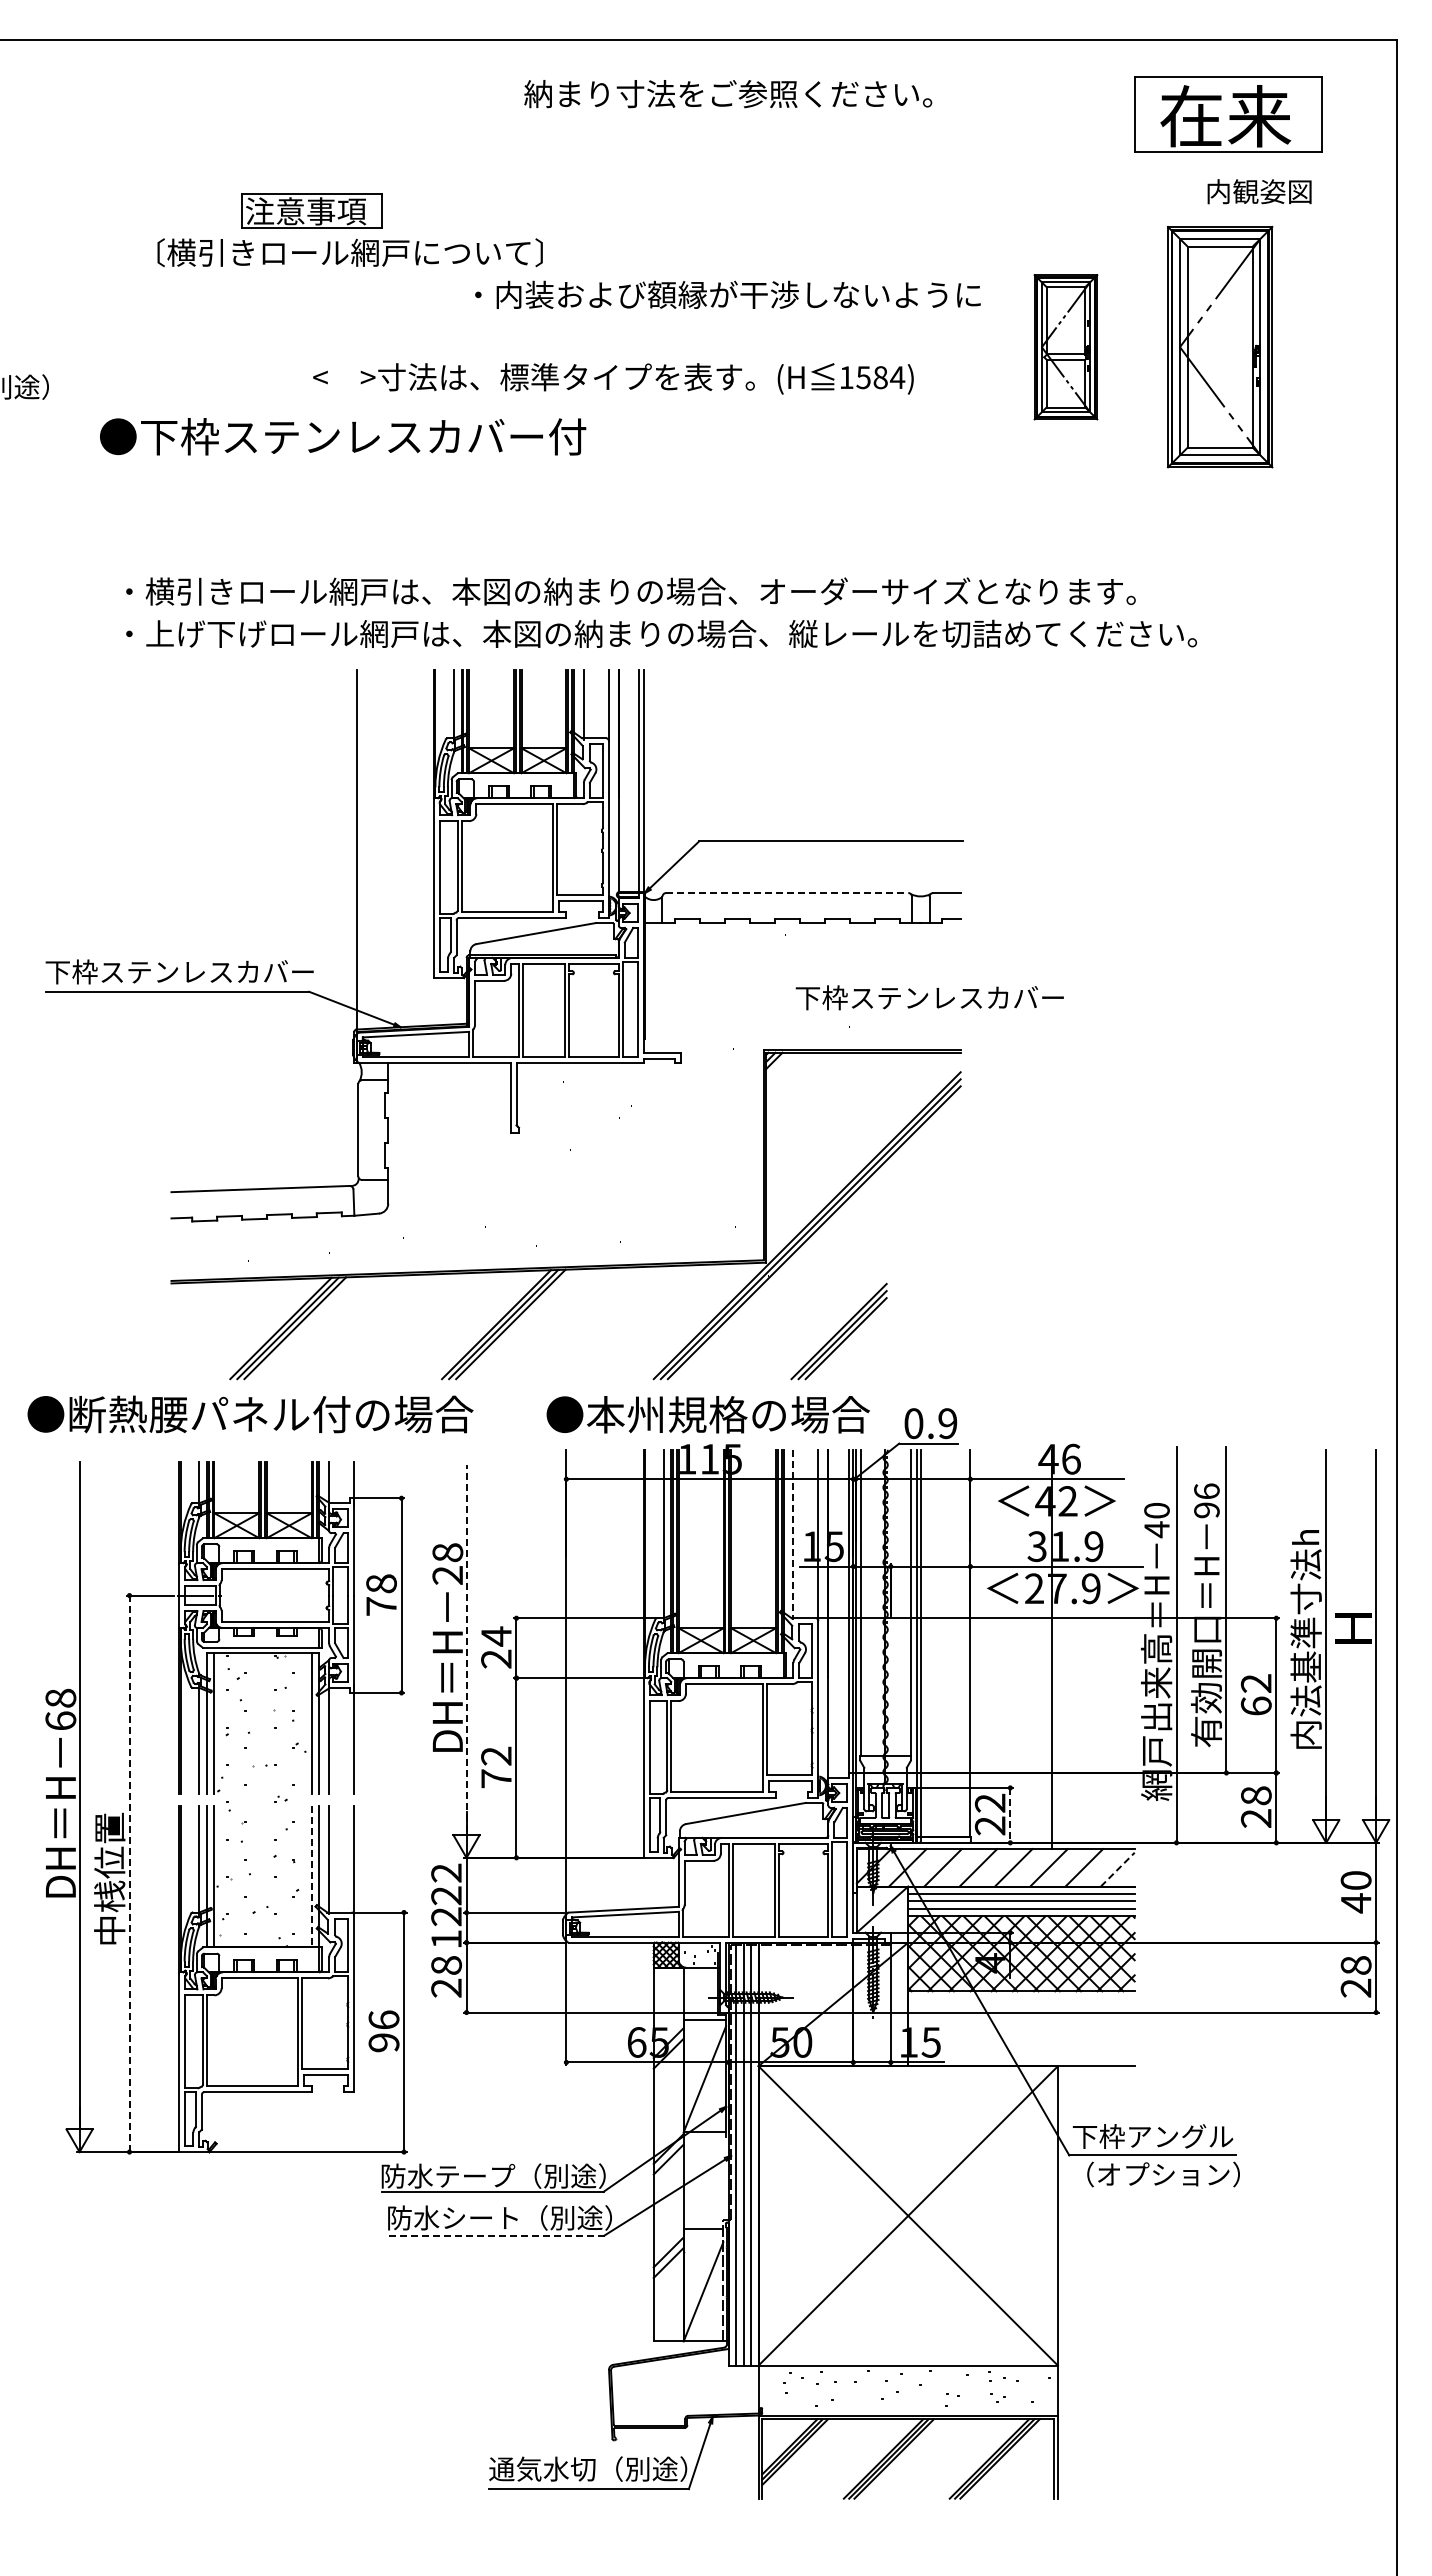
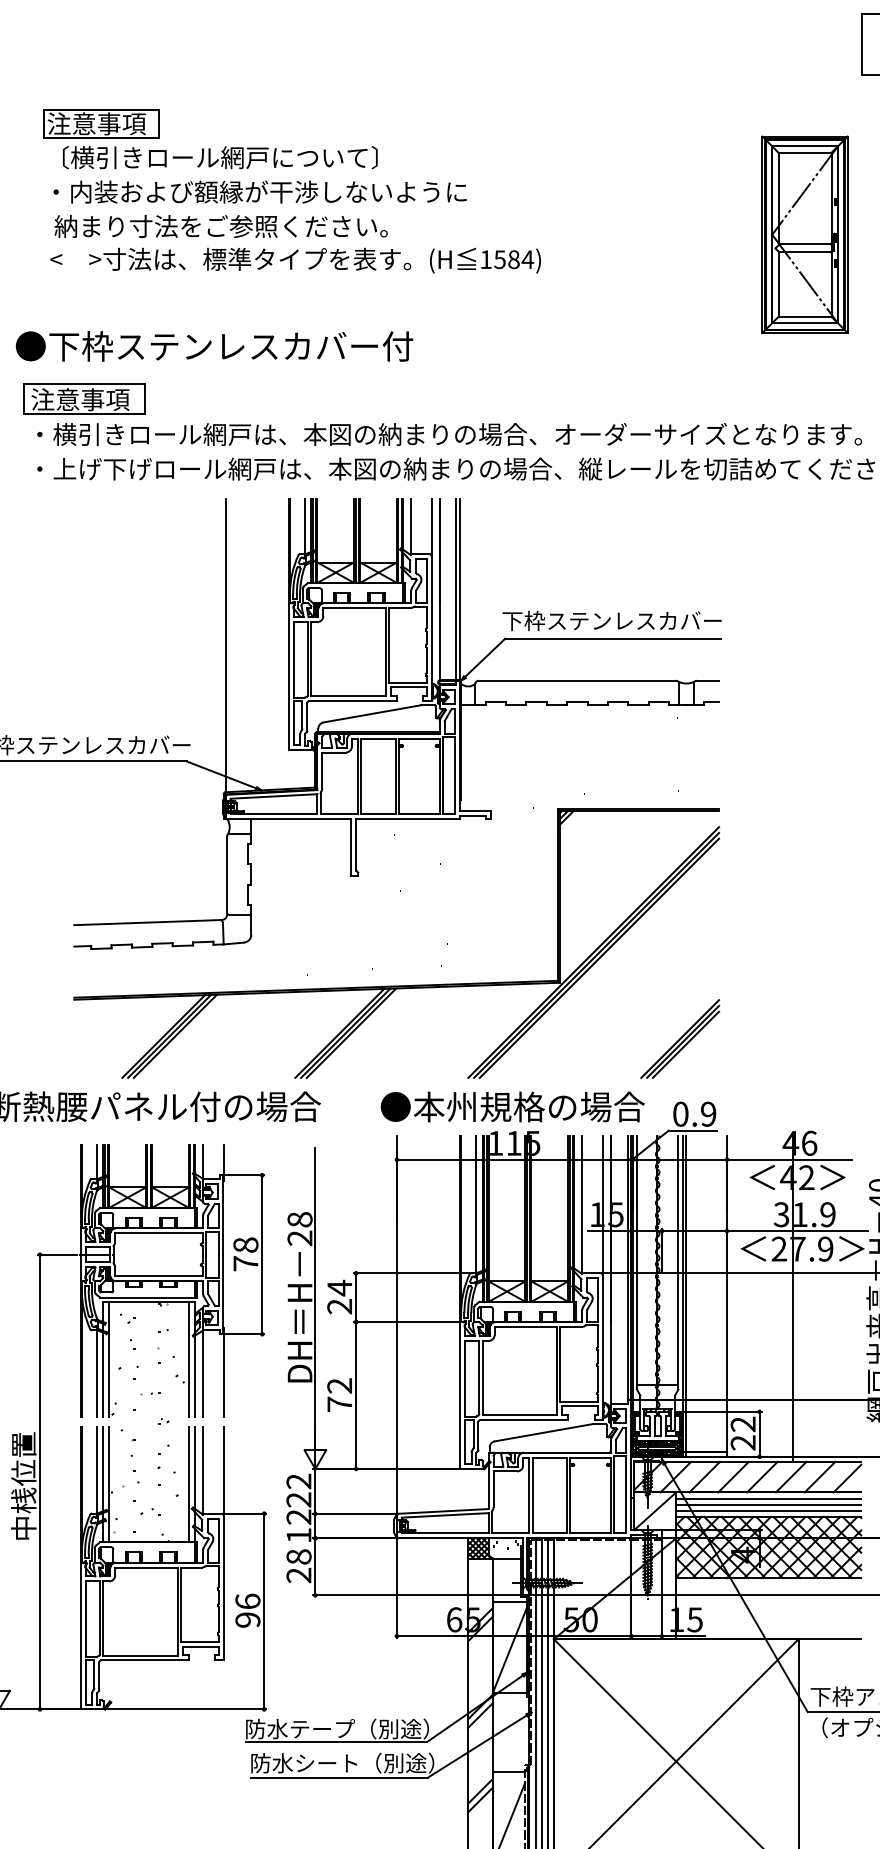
text: (728, 94) -> (221, 226), moved
part: (311, 210) -> (101, 123), moved
text: (727, 294) -> (259, 191), moved
part: (1065, 347) -> (804, 235), size x1.67
text: (613, 378) -> (295, 260), moved
text: (343, 436) -> (214, 346), moved
part: (183, 547) -> (84, 398), added
line: (787, 893) -> (577, 681), dashed -> solid
text: (929, 997) -> (611, 620), moved
part: (838, 1331) -> (679, 1038), moved
line: (793, 1534) -> (582, 1204), dashed -> solid
line: (466, 1647) -> (315, 1297), dashed -> solid
line: (1010, 1815) -> (759, 1434), dashed -> solid
line: (1117, 1869) -> (847, 1478), dashed -> solid
line: (129, 1873) -> (39, 1481), dashed -> solid
line: (311, 1877) -> (188, 1485), dashed -> solid
line: (495, 2235) -> (339, 1777), dashed -> solid

